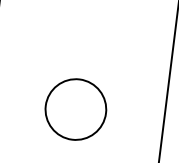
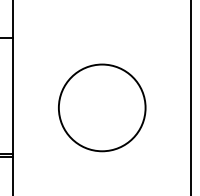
circle: (75, 109) -> (101, 107), size x1.43

